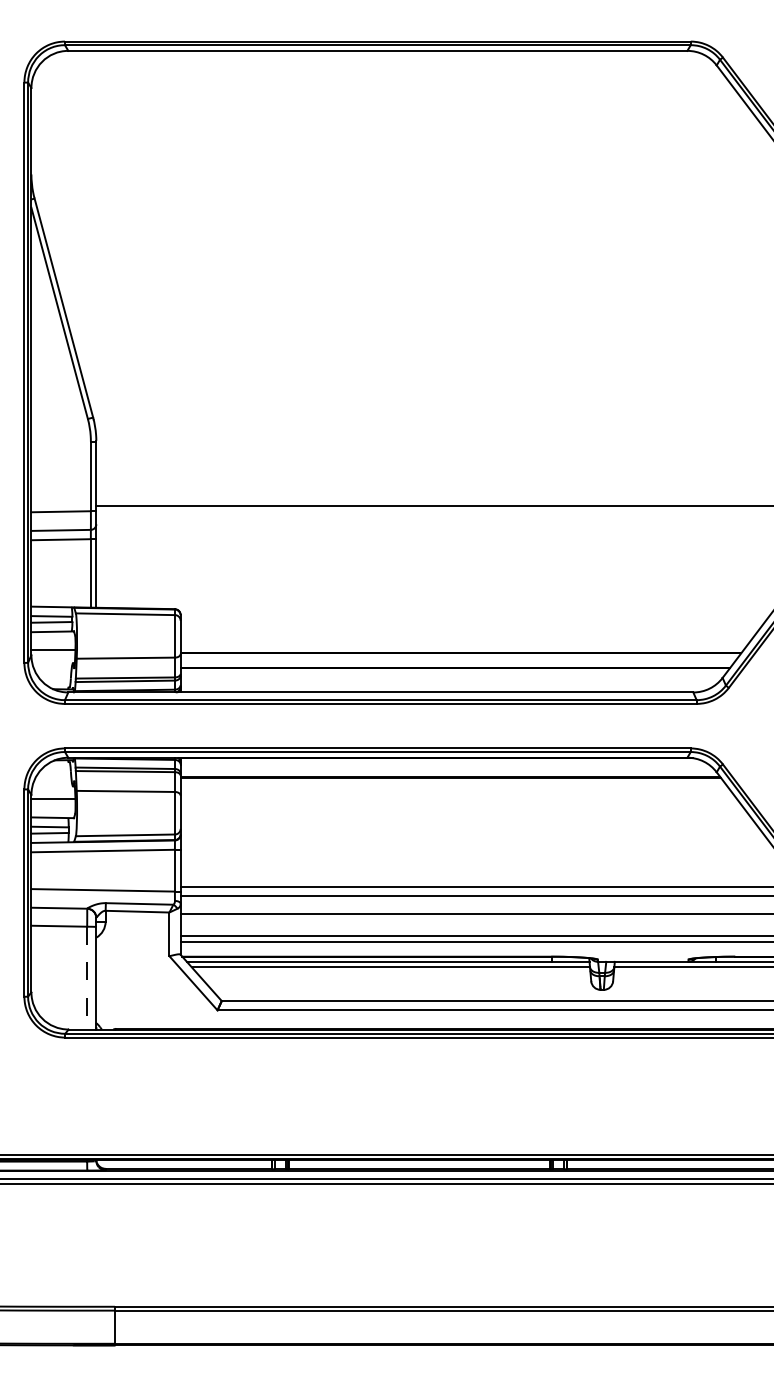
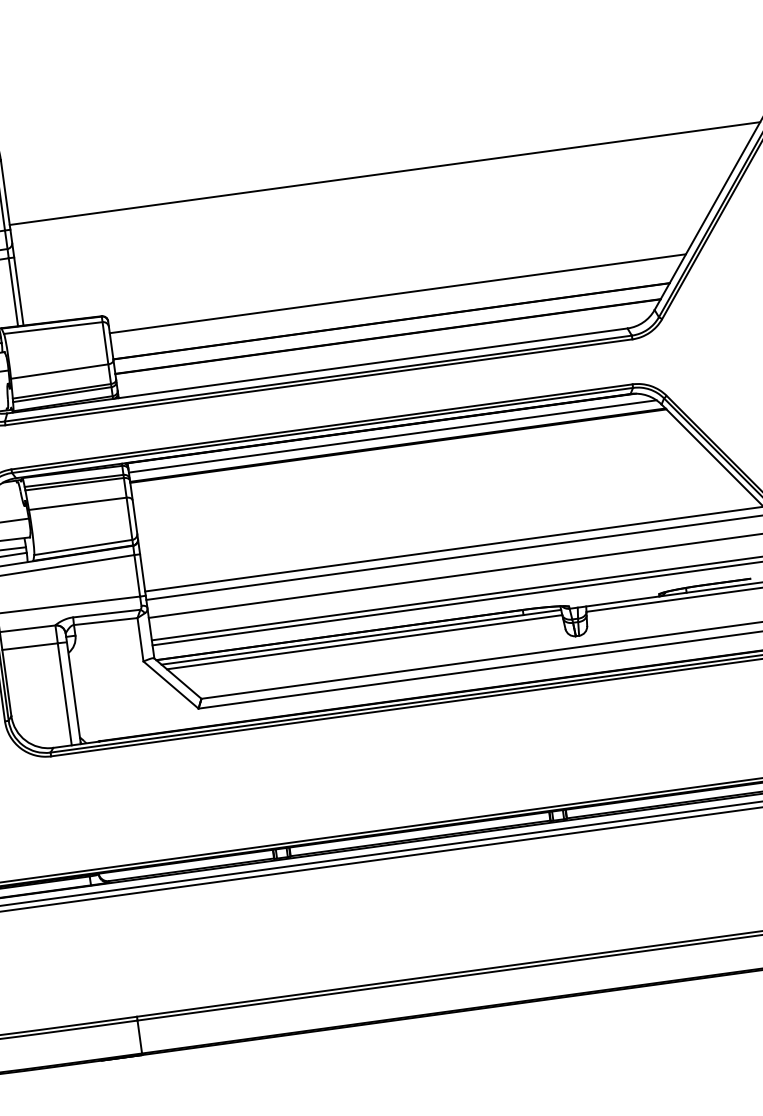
line: (470, 627) -> (397, 294), added
line: (446, 767) -> (392, 436), added
line: (87, 978) -> (65, 694), dashed -> solid

